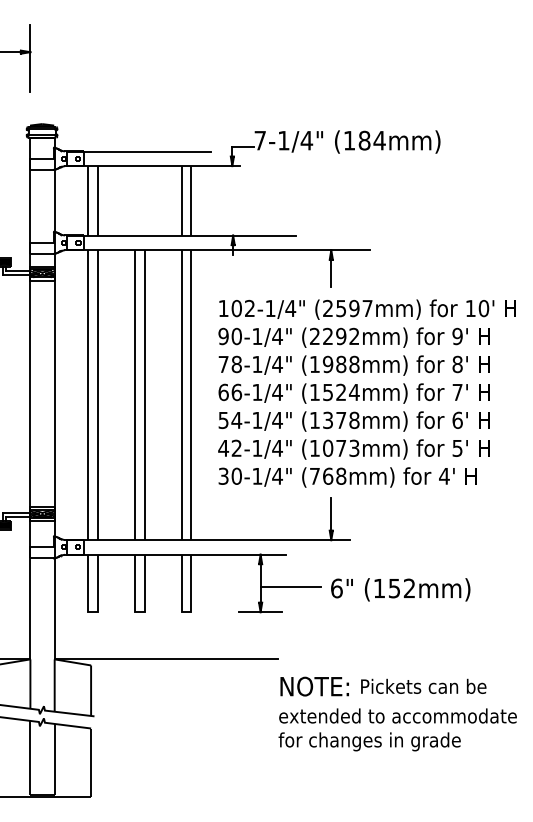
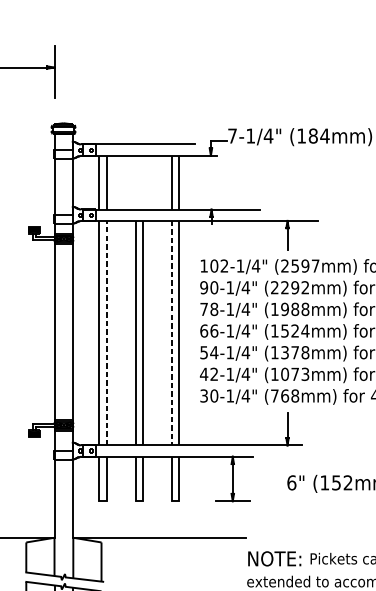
line: (97, 395) -> (106, 333), solid -> dashed
line: (181, 395) -> (171, 333), solid -> dashed
line: (290, 587) -> (255, 482), removed

